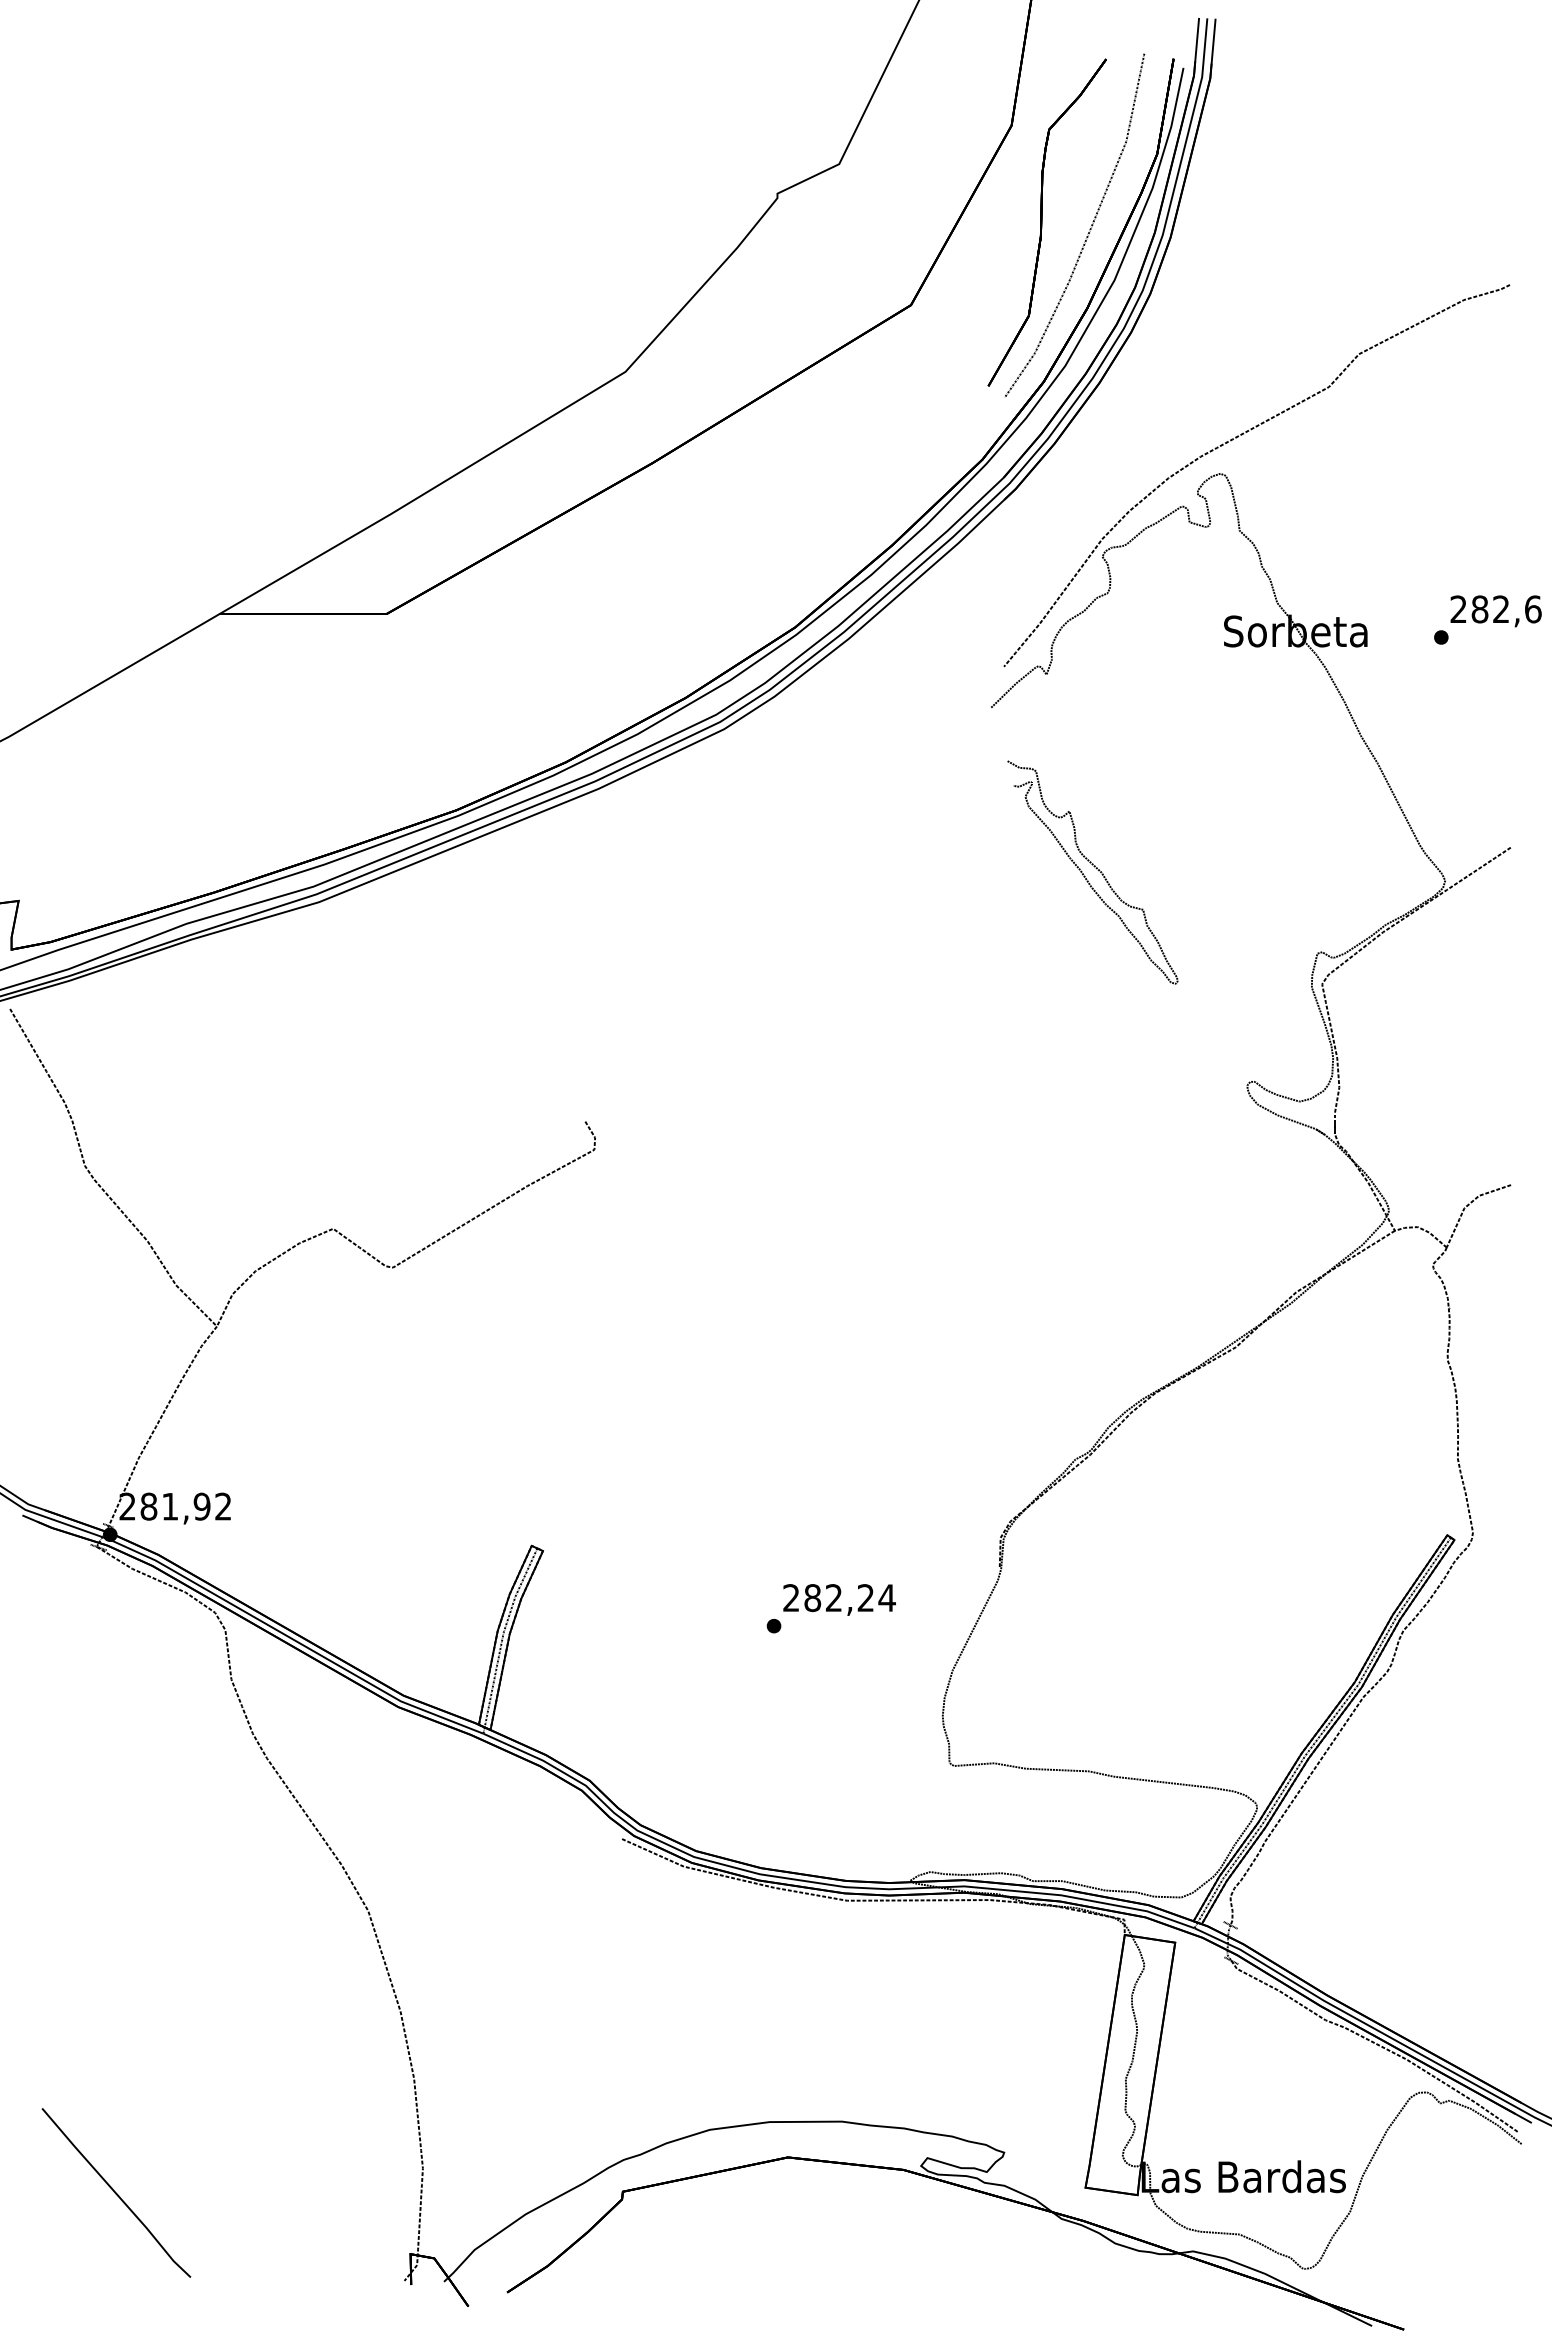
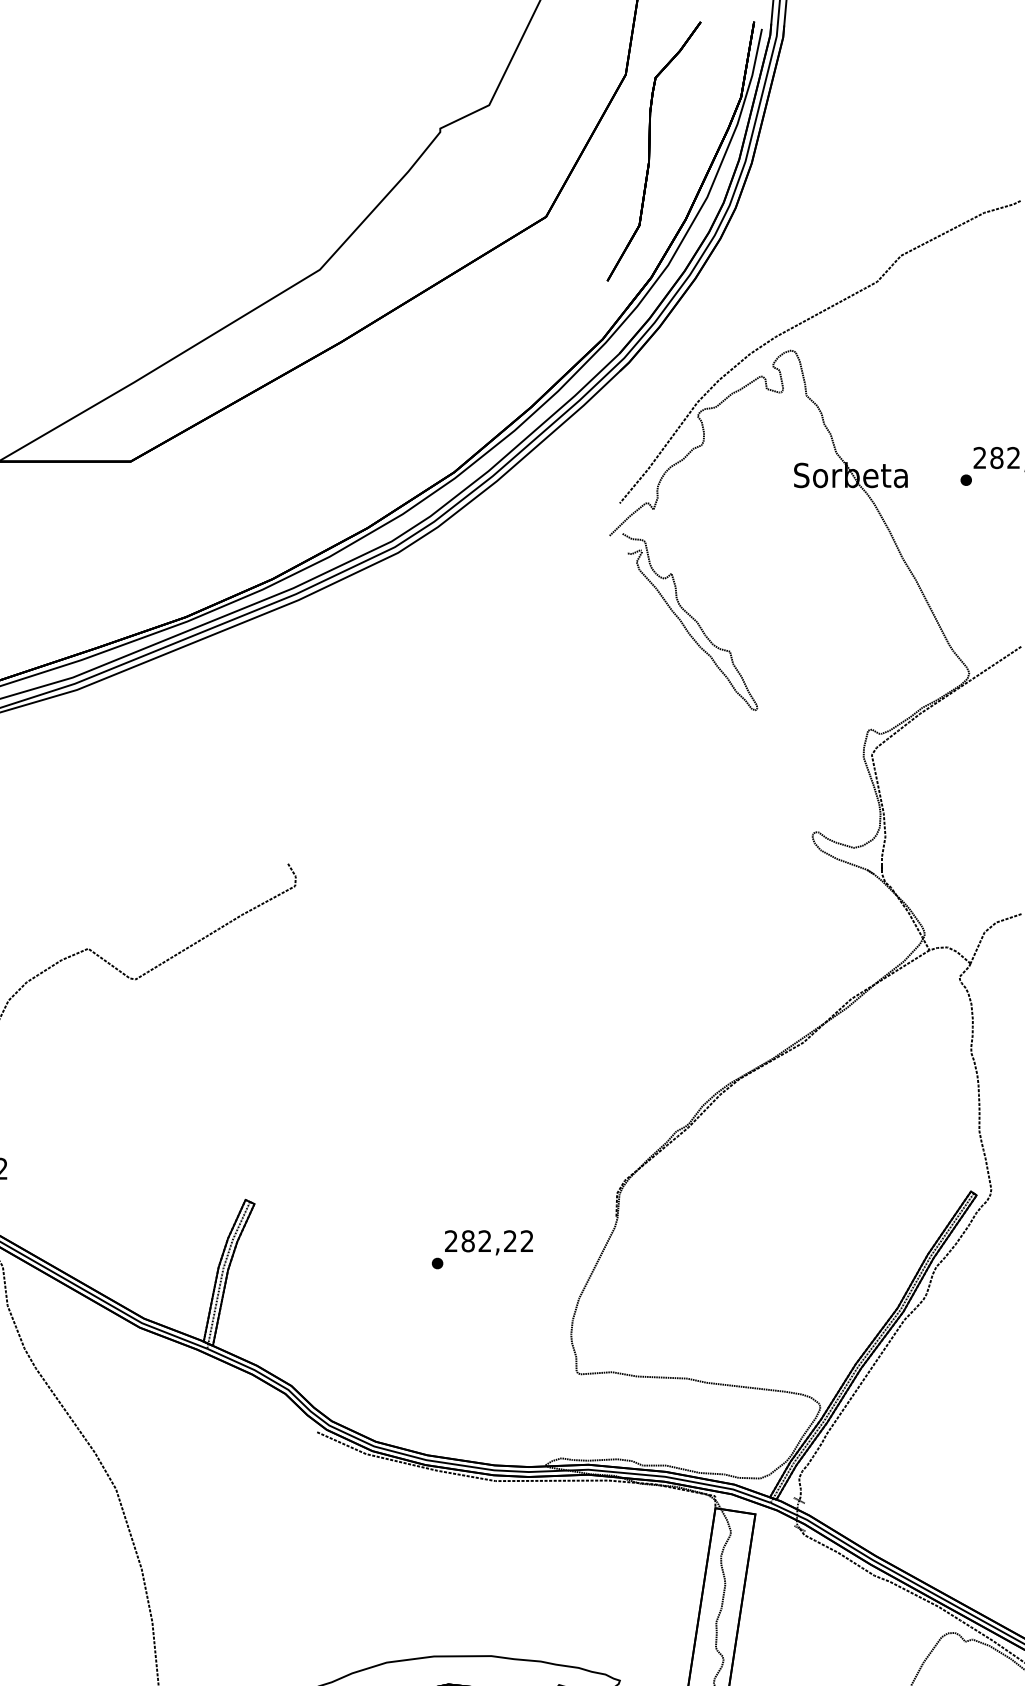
curve: (1089, 228) -> (687, 156), removed
curve: (1095, 868) -> (692, 618), moved
text: (886, 1597) -> (526, 1240), 282,24 -> 282,22

